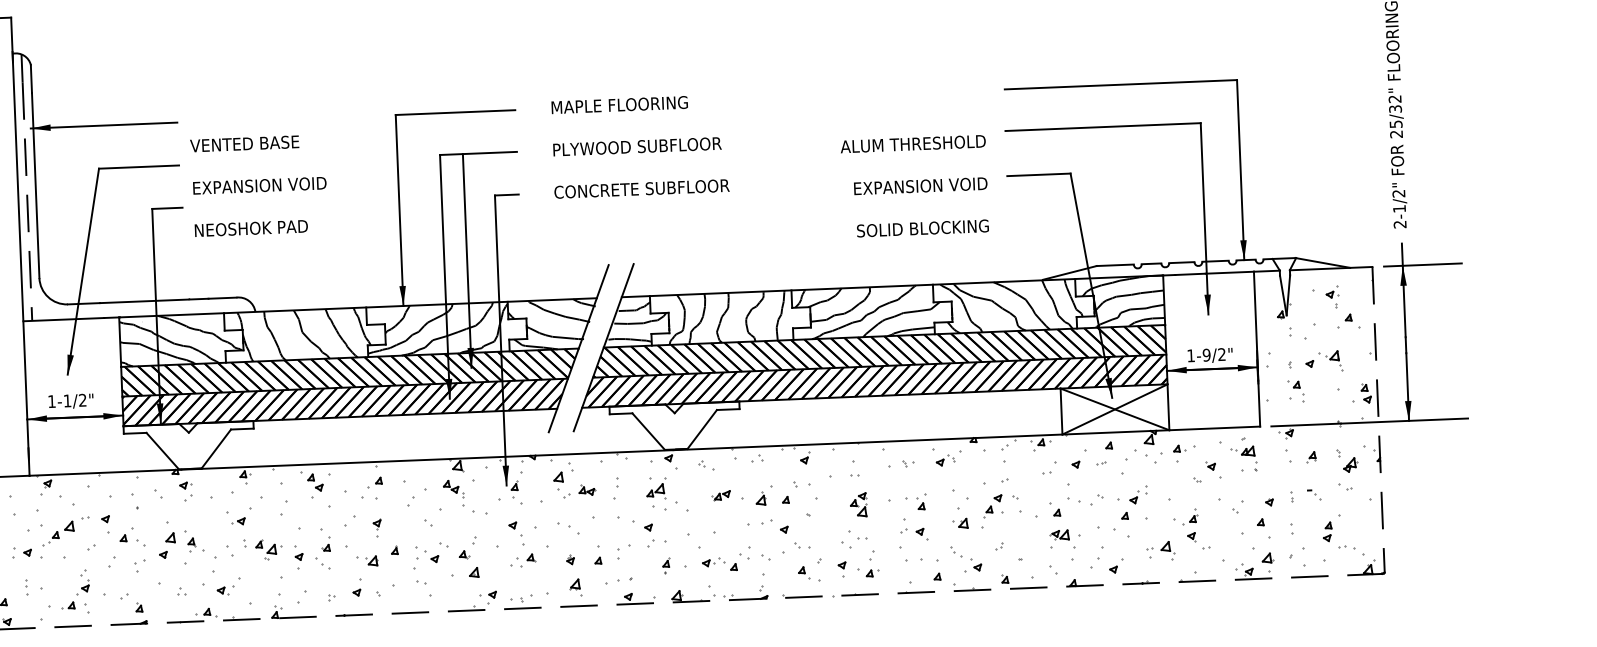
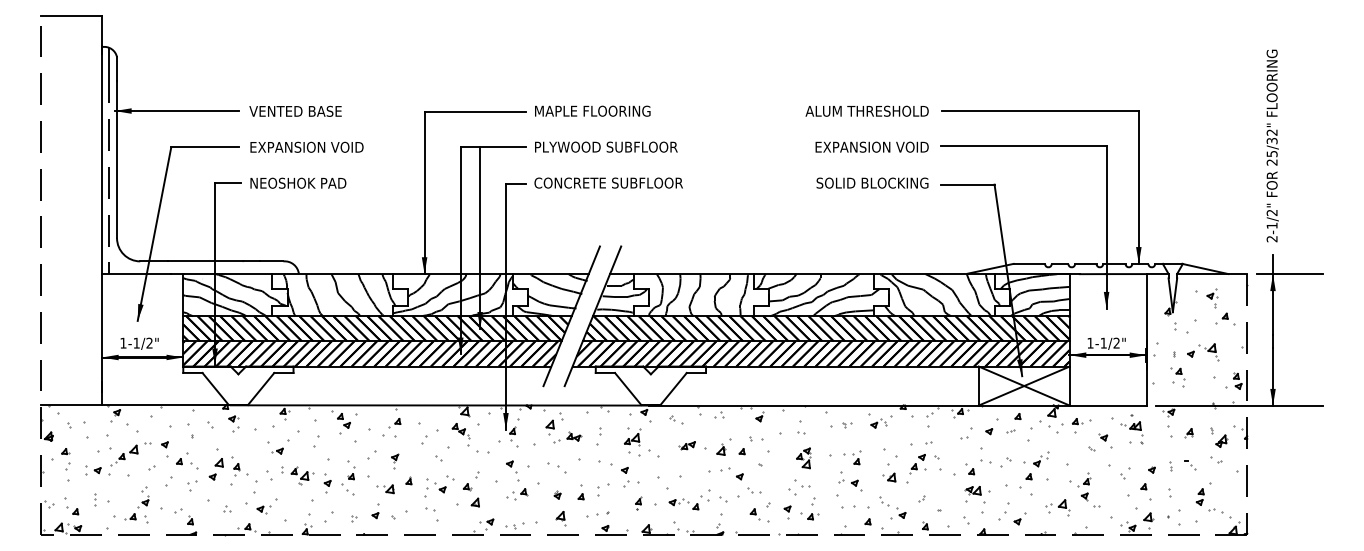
text: (639, 145) -> (608, 146), moved
text: (259, 184) -> (306, 146), moved
text: (914, 185) -> (866, 146), moved
text: (1206, 354) -> (1103, 342), 1-9/2" -> 1-1/2"

